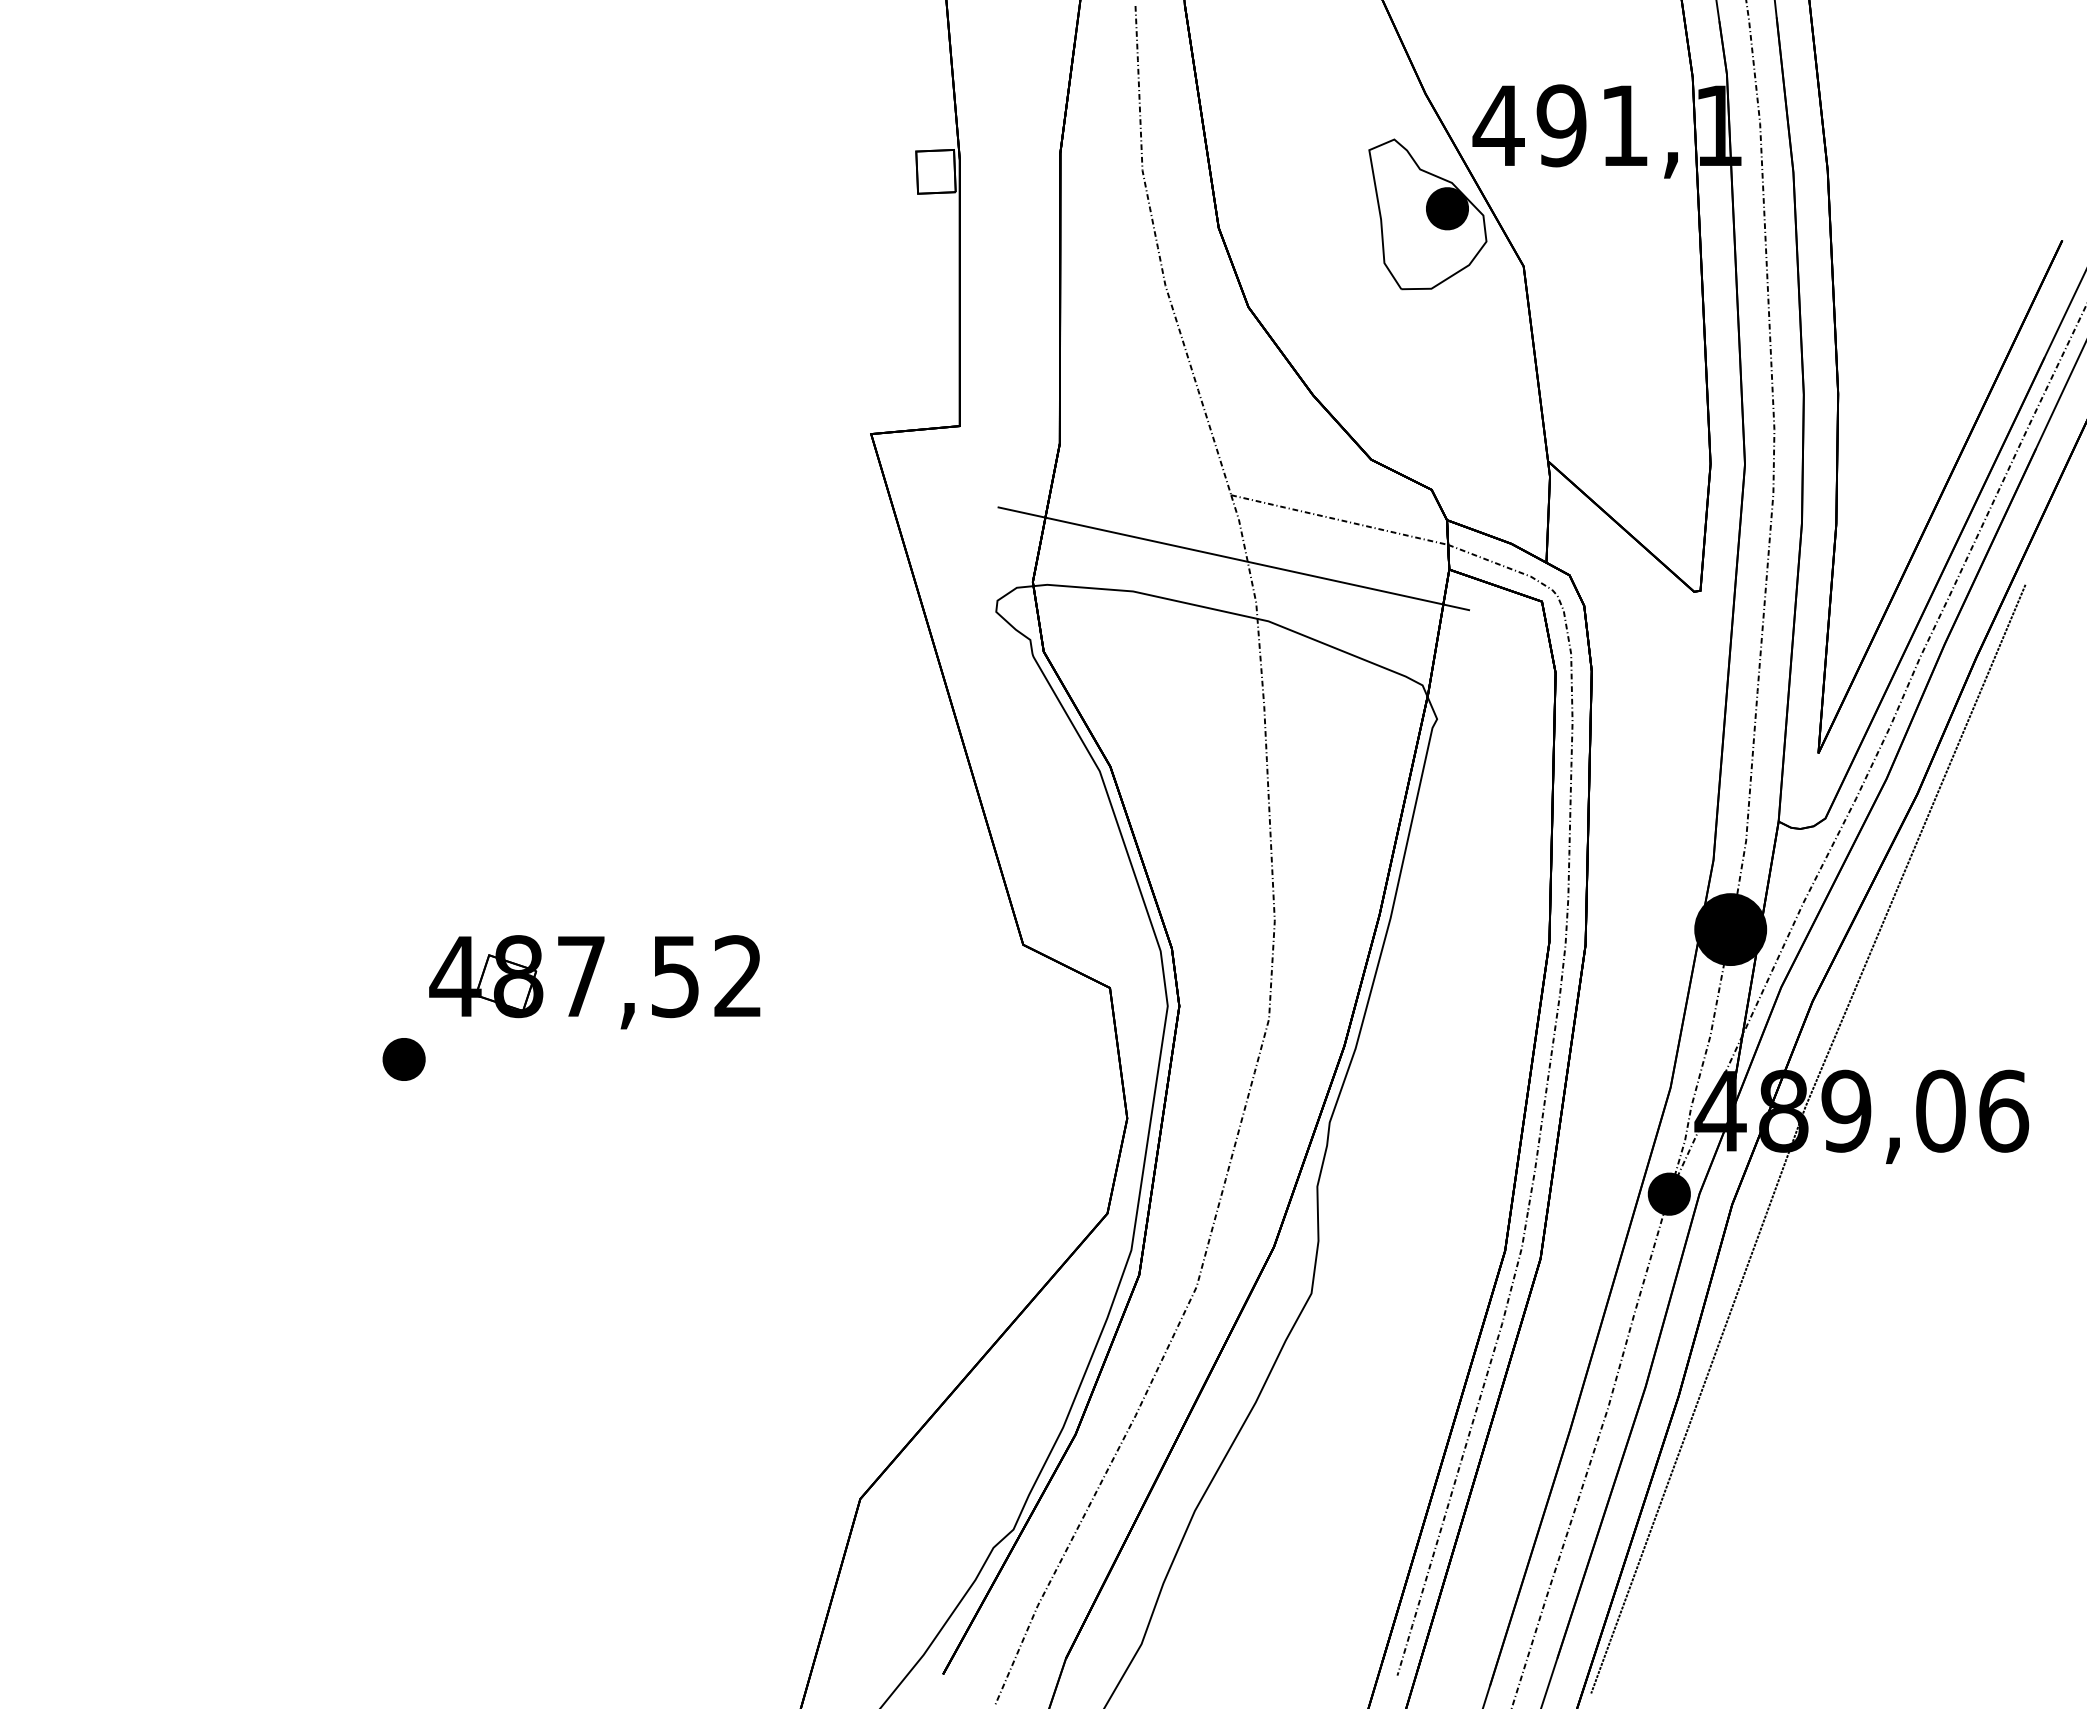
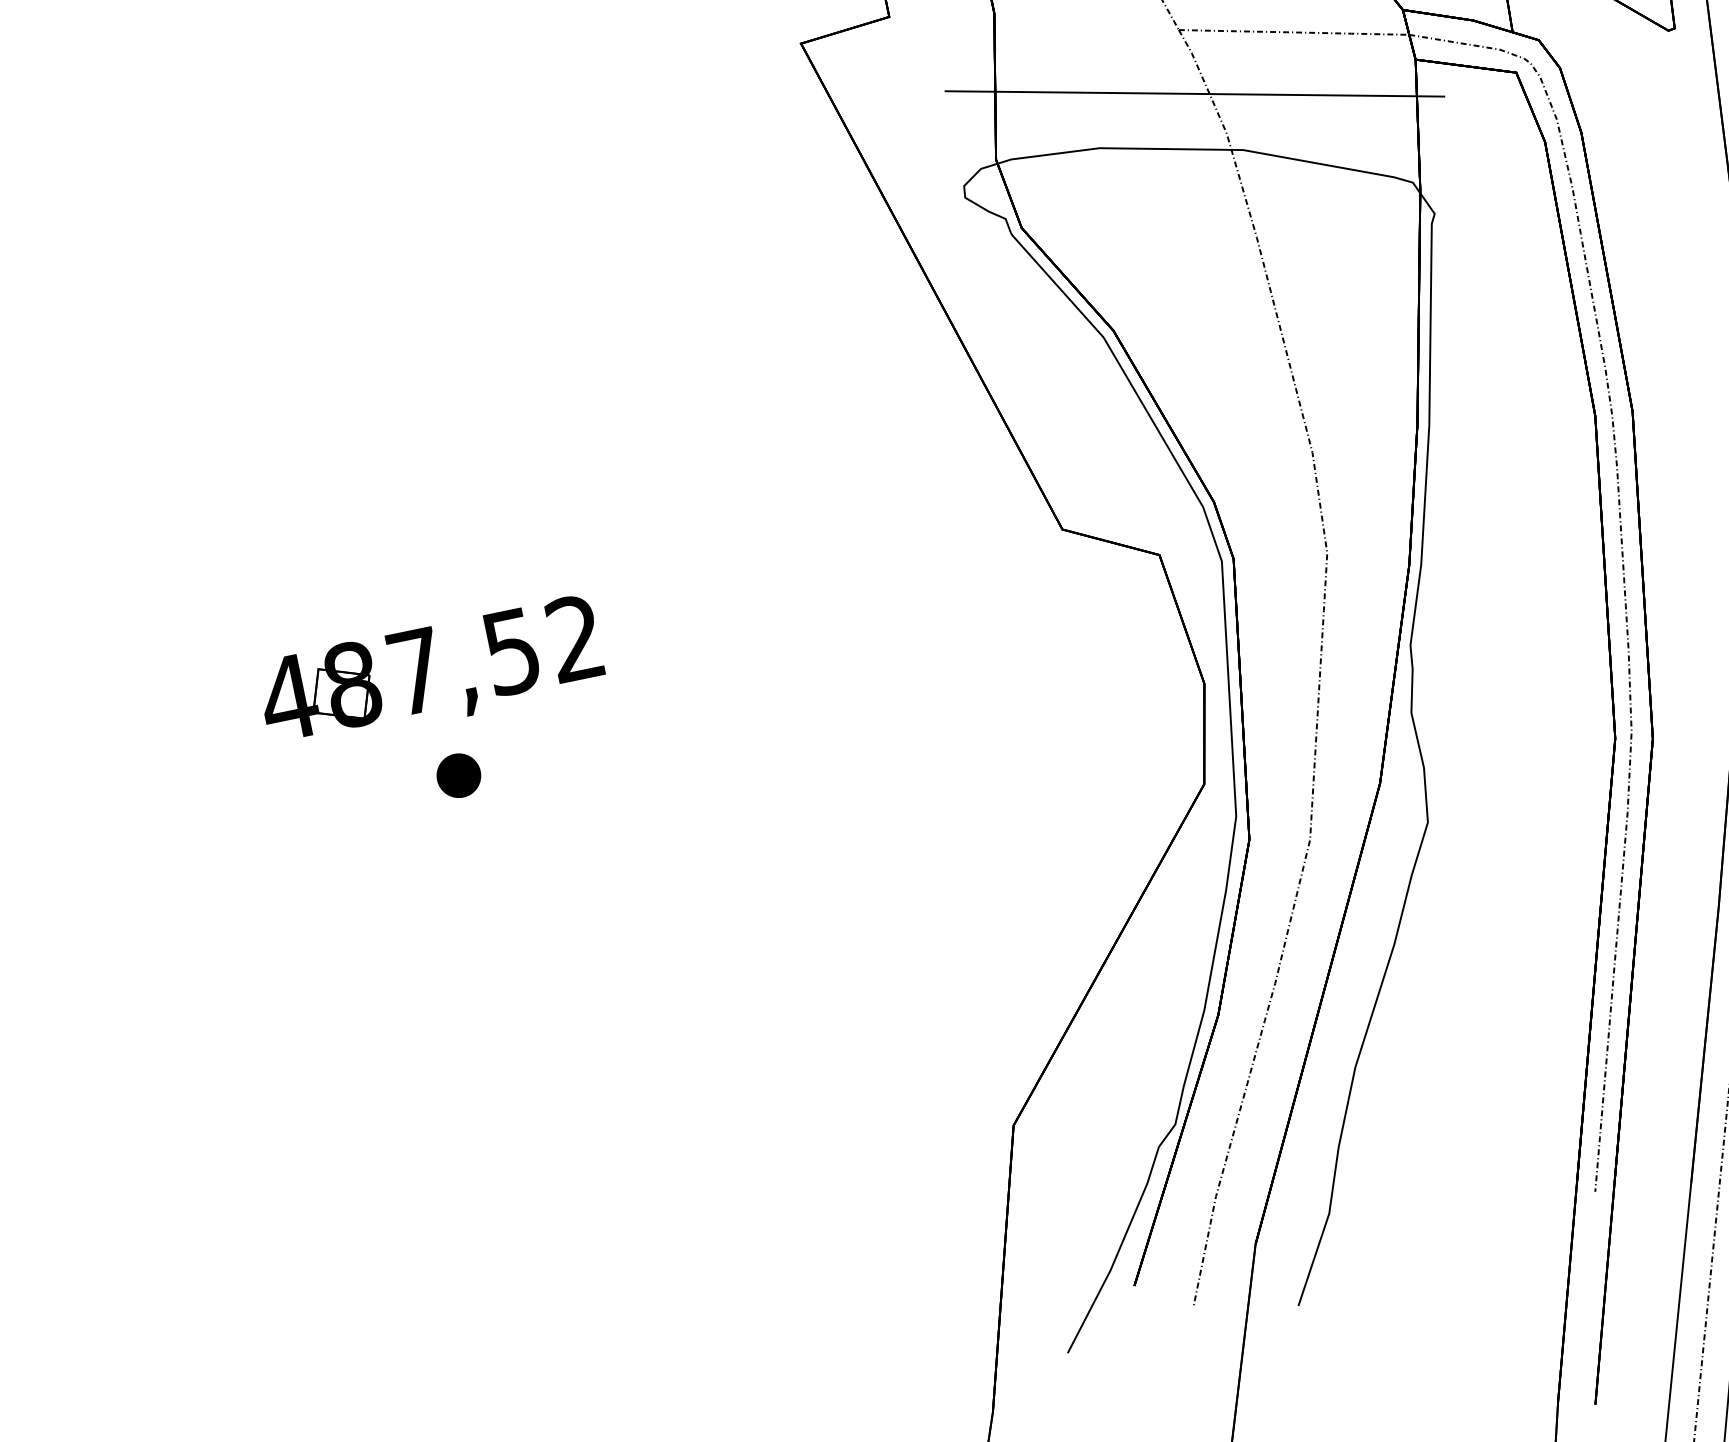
part: (594, 982) -> (430, 674), moved

